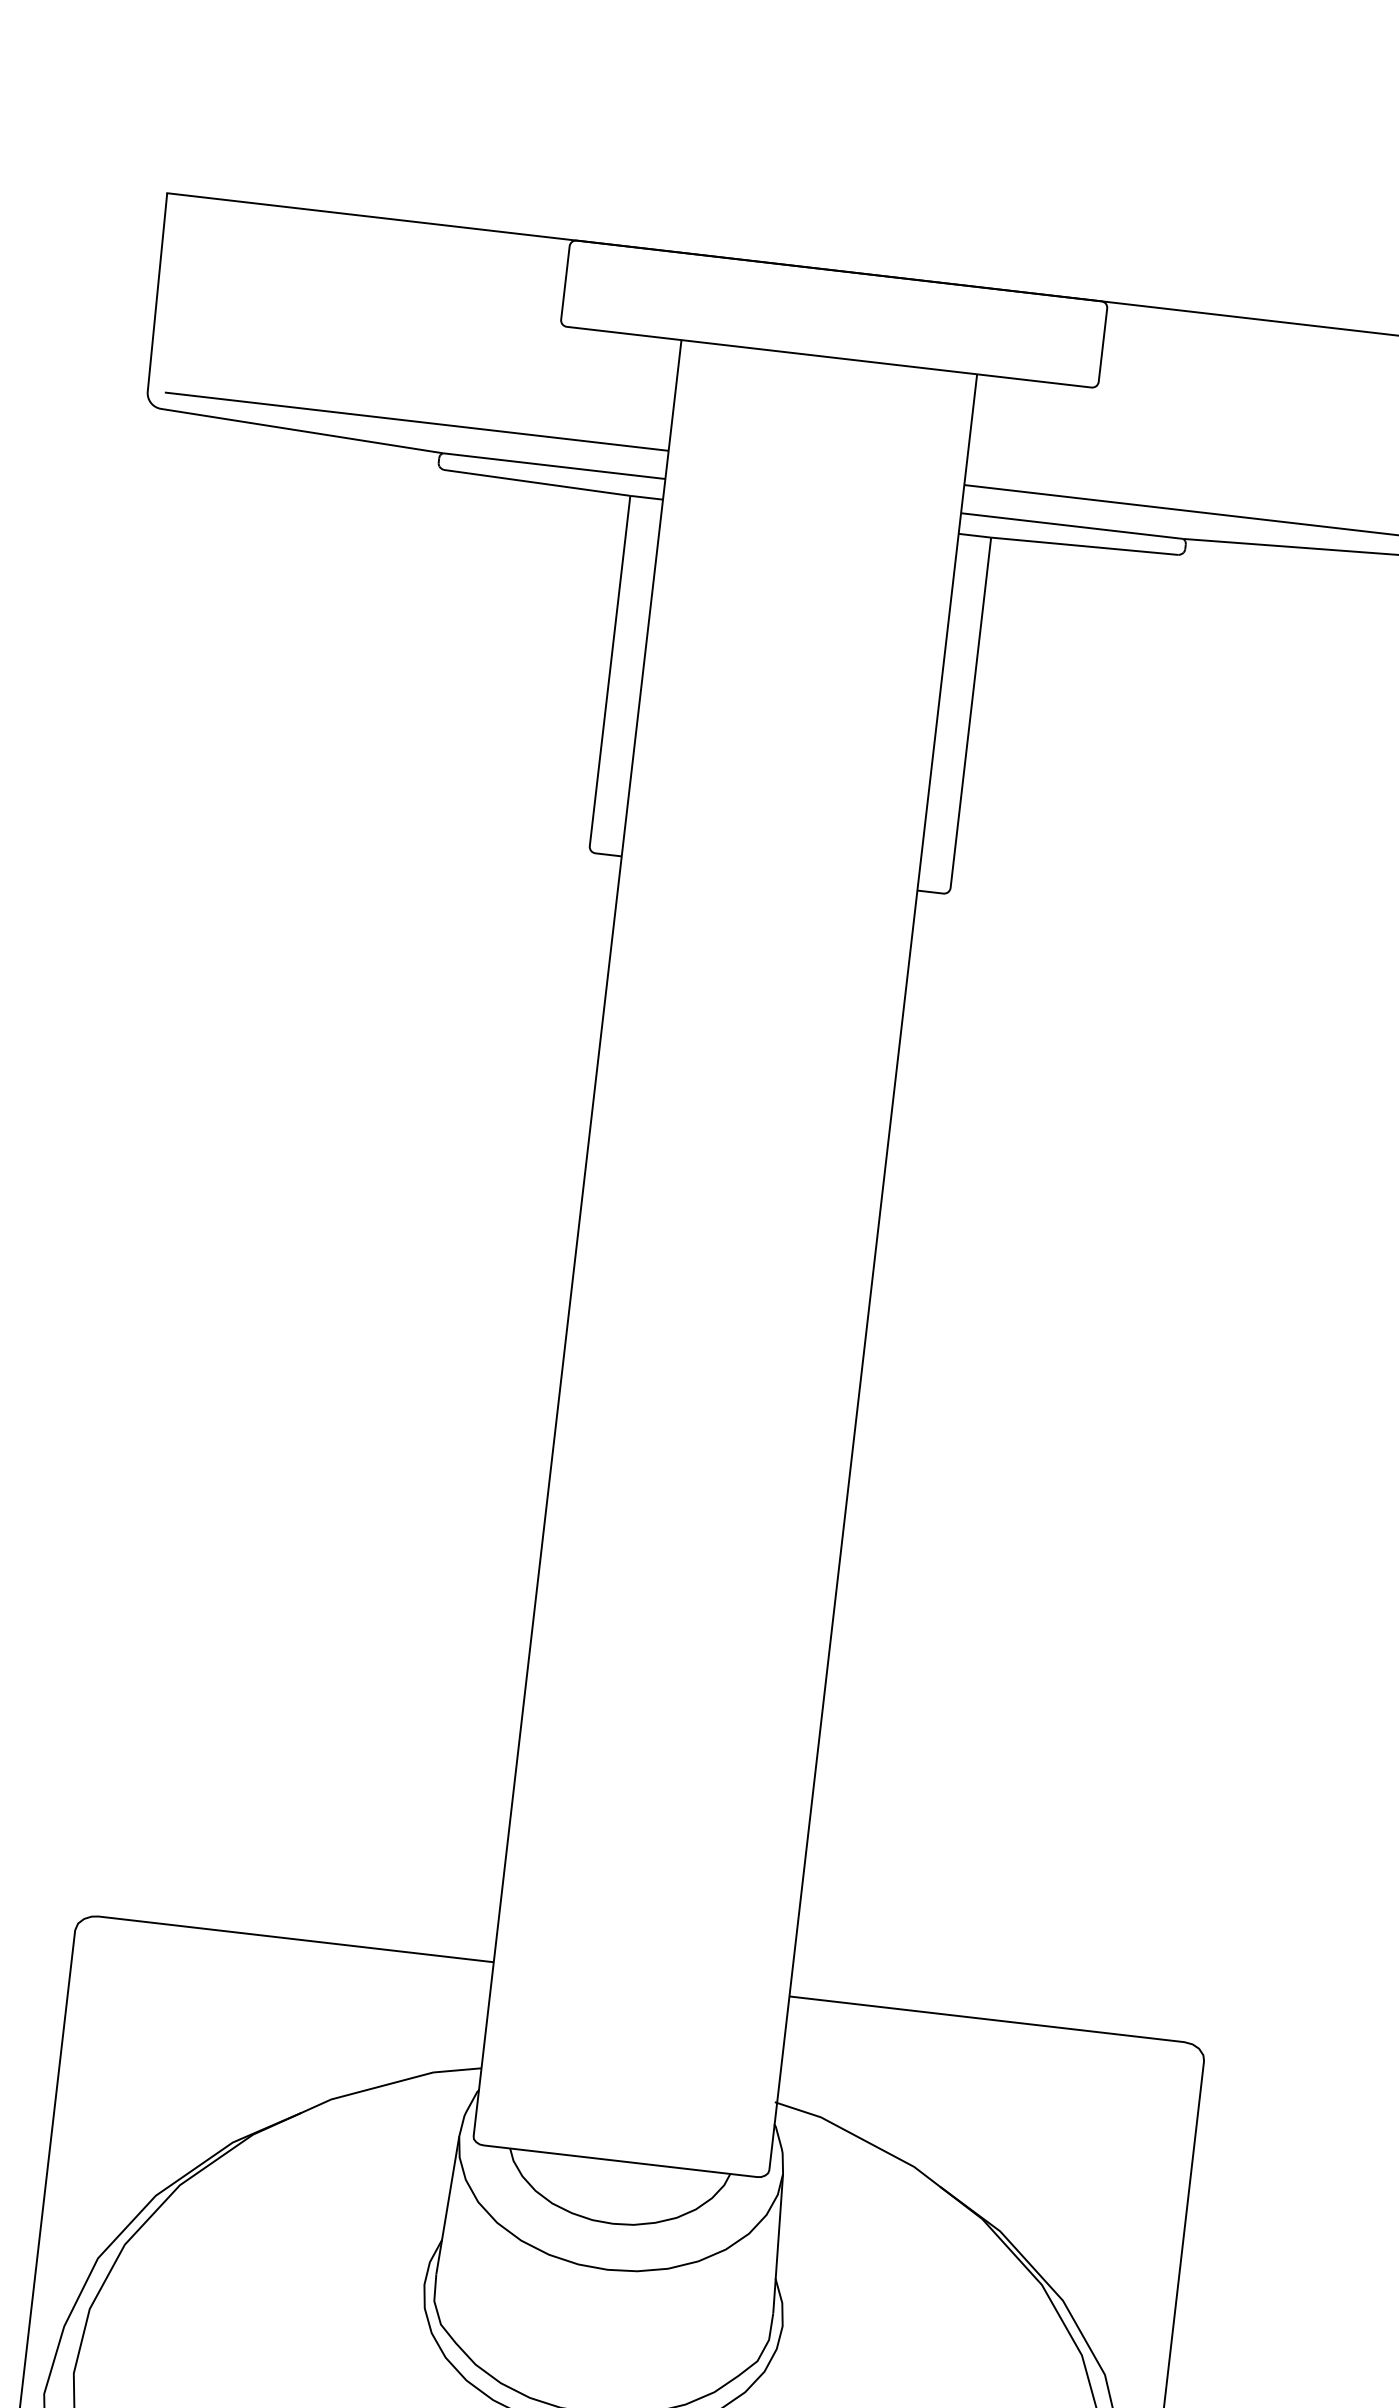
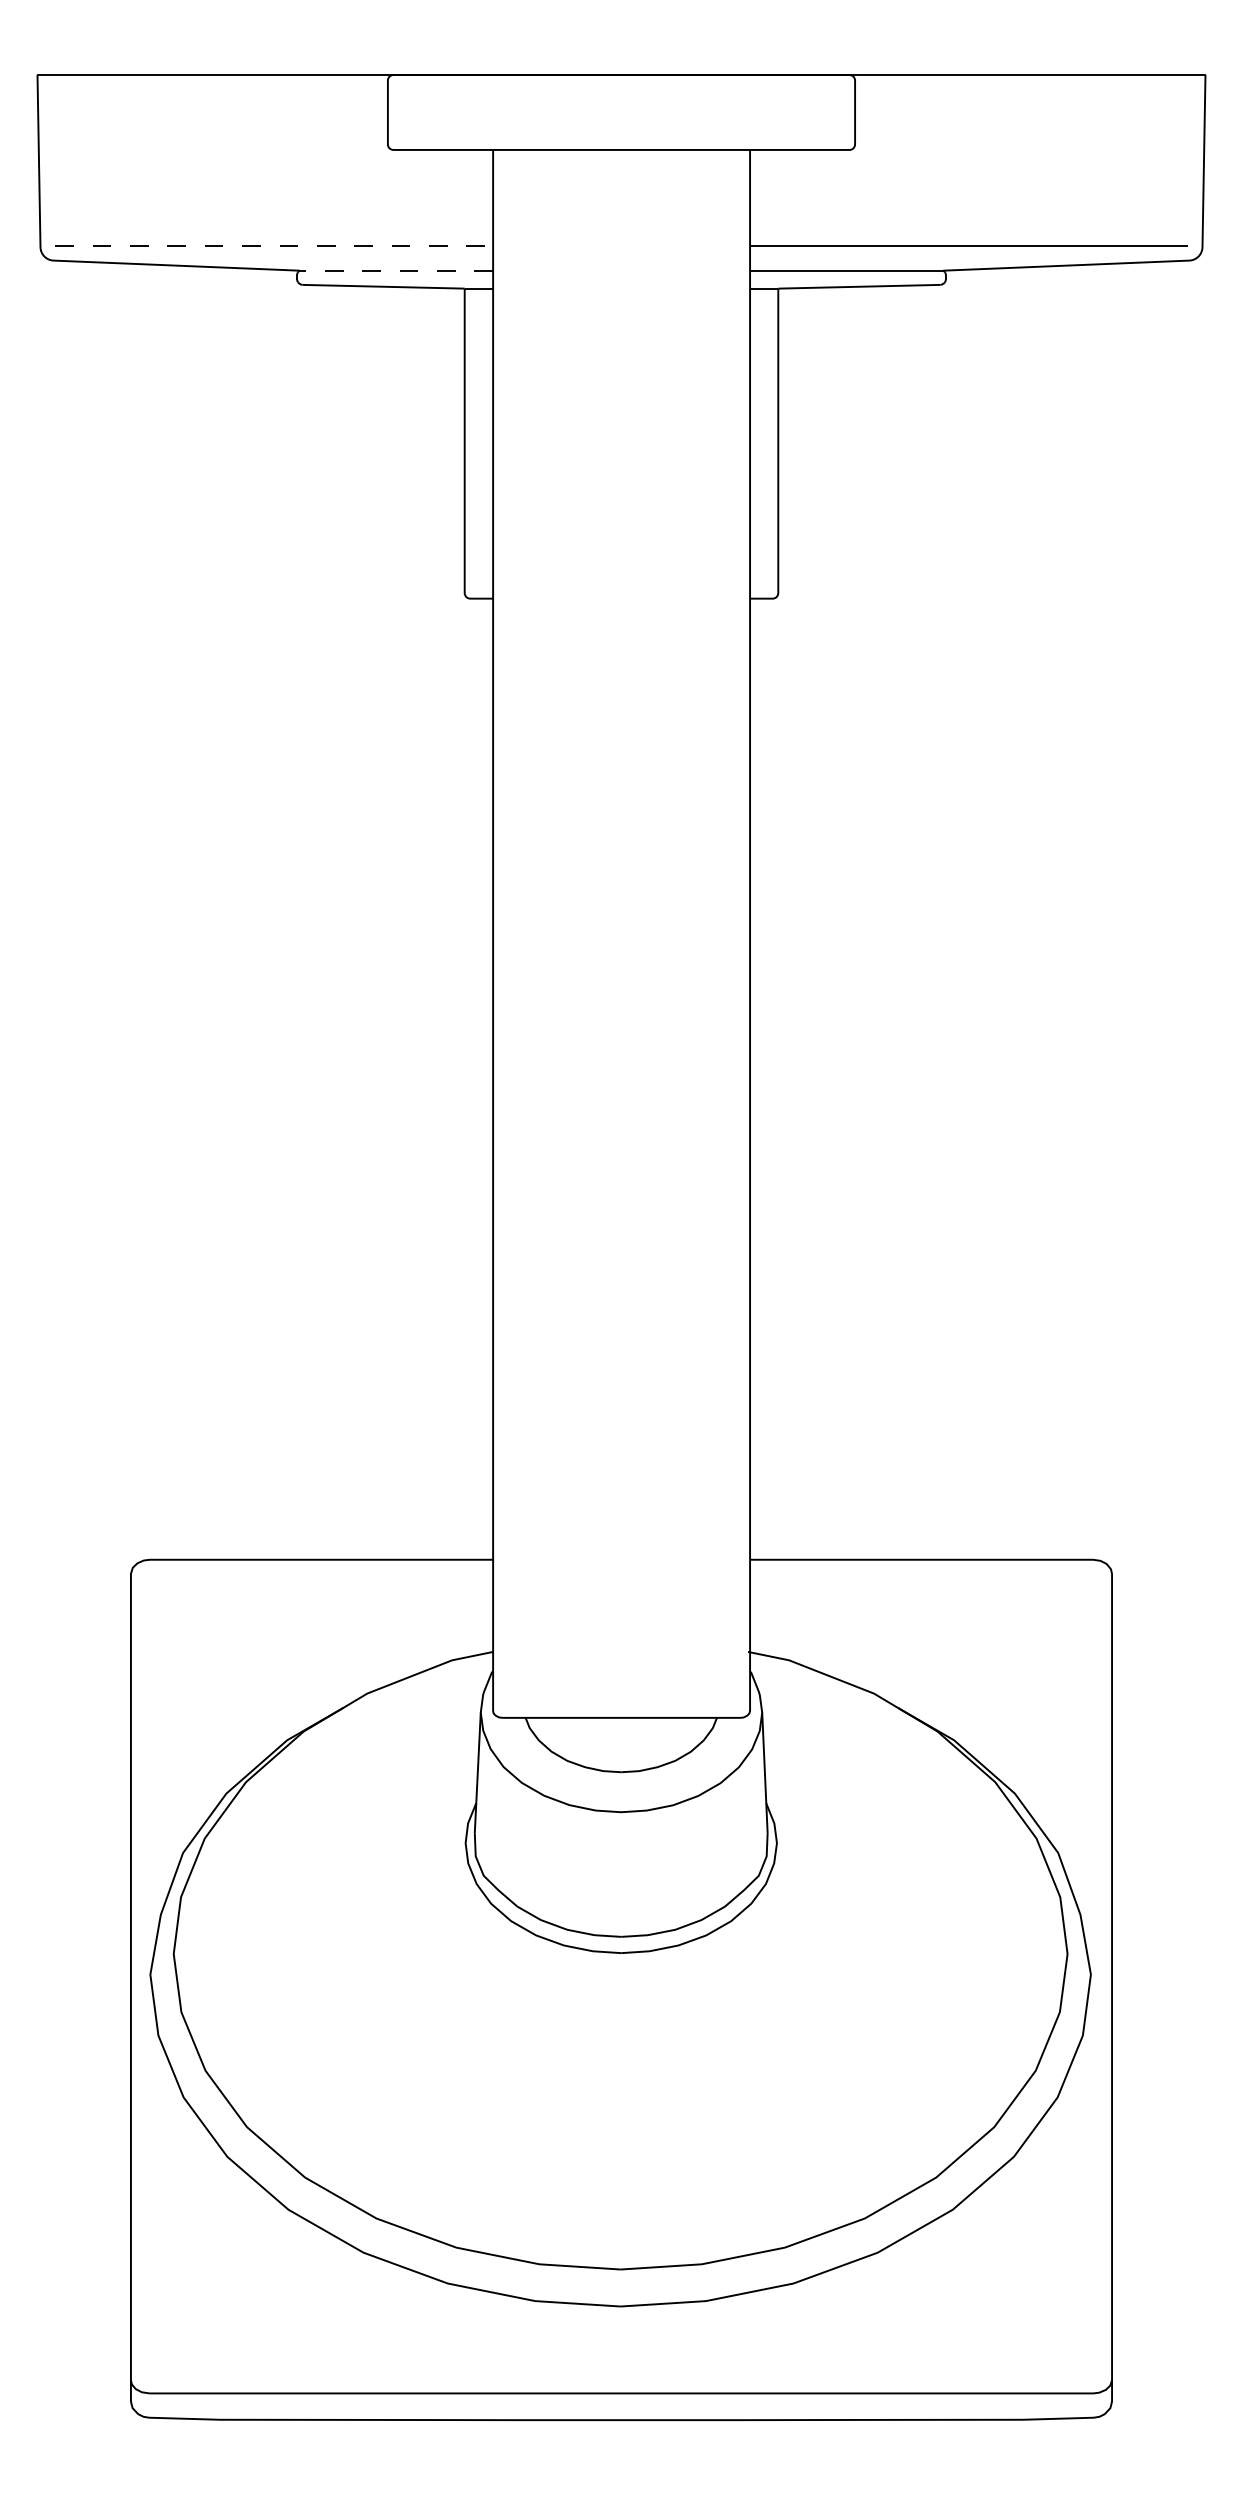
line: (417, 422) -> (274, 246), solid -> dashed
line: (554, 465) -> (396, 270), solid -> dashed

